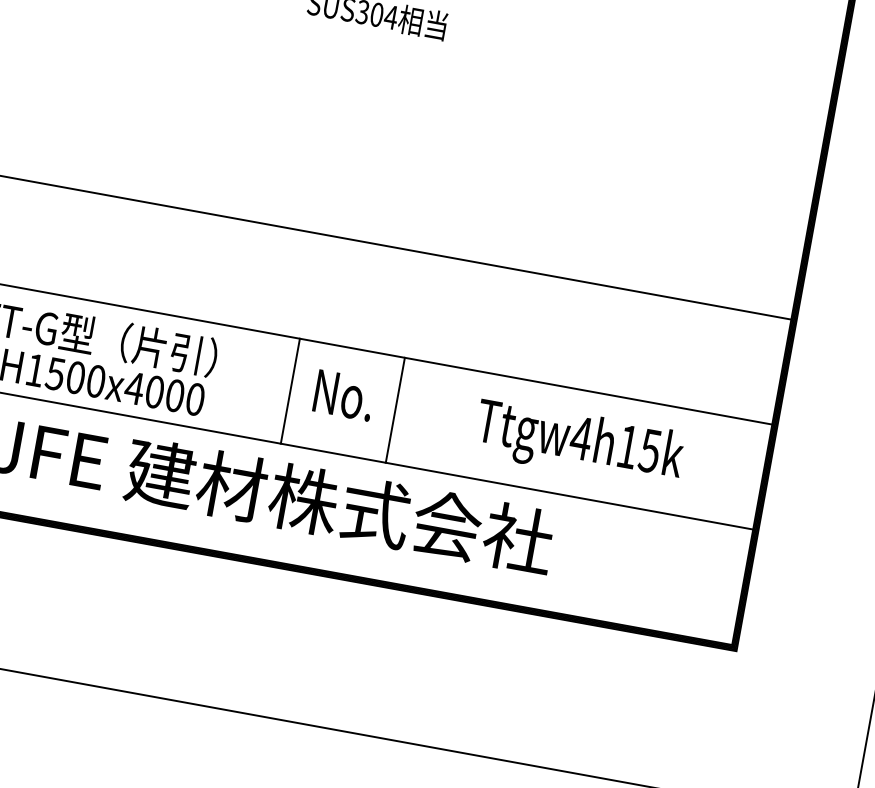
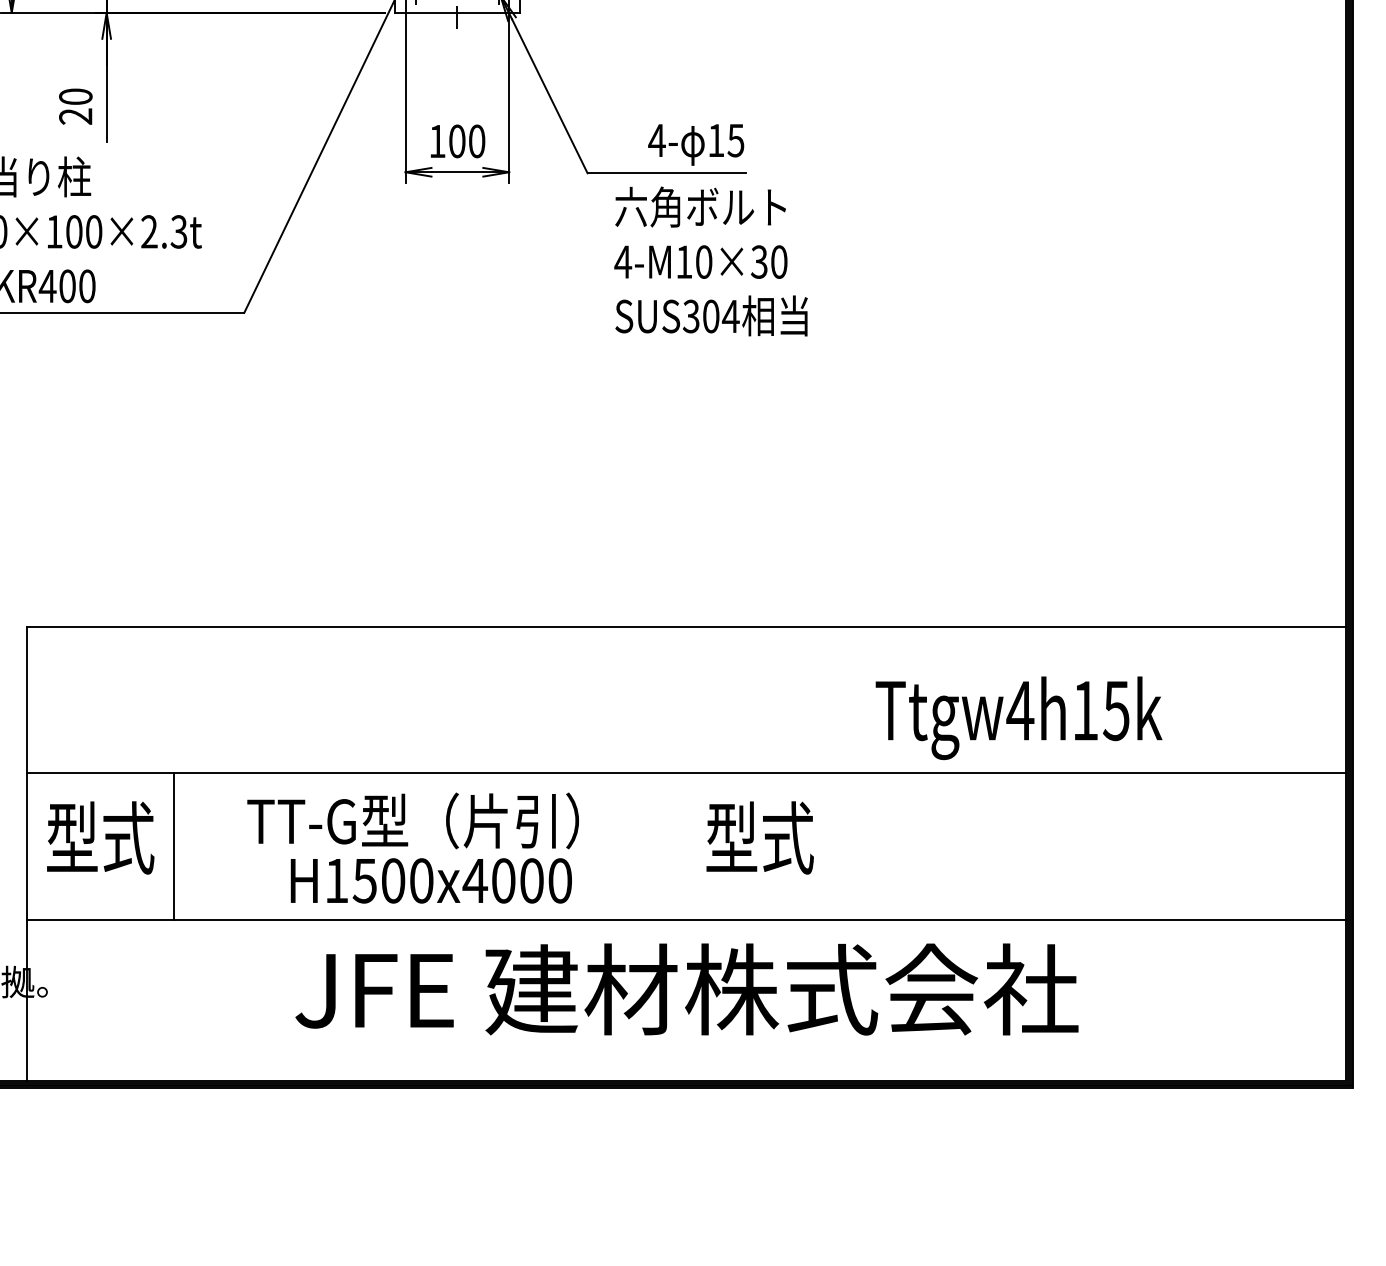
line: (290, 391) -> (686, 846), removed
text: (343, 394) -> (759, 837), No. -> 型式
line: (395, 410) -> (833, 846), removed
text: (578, 443) -> (1018, 718), moved

